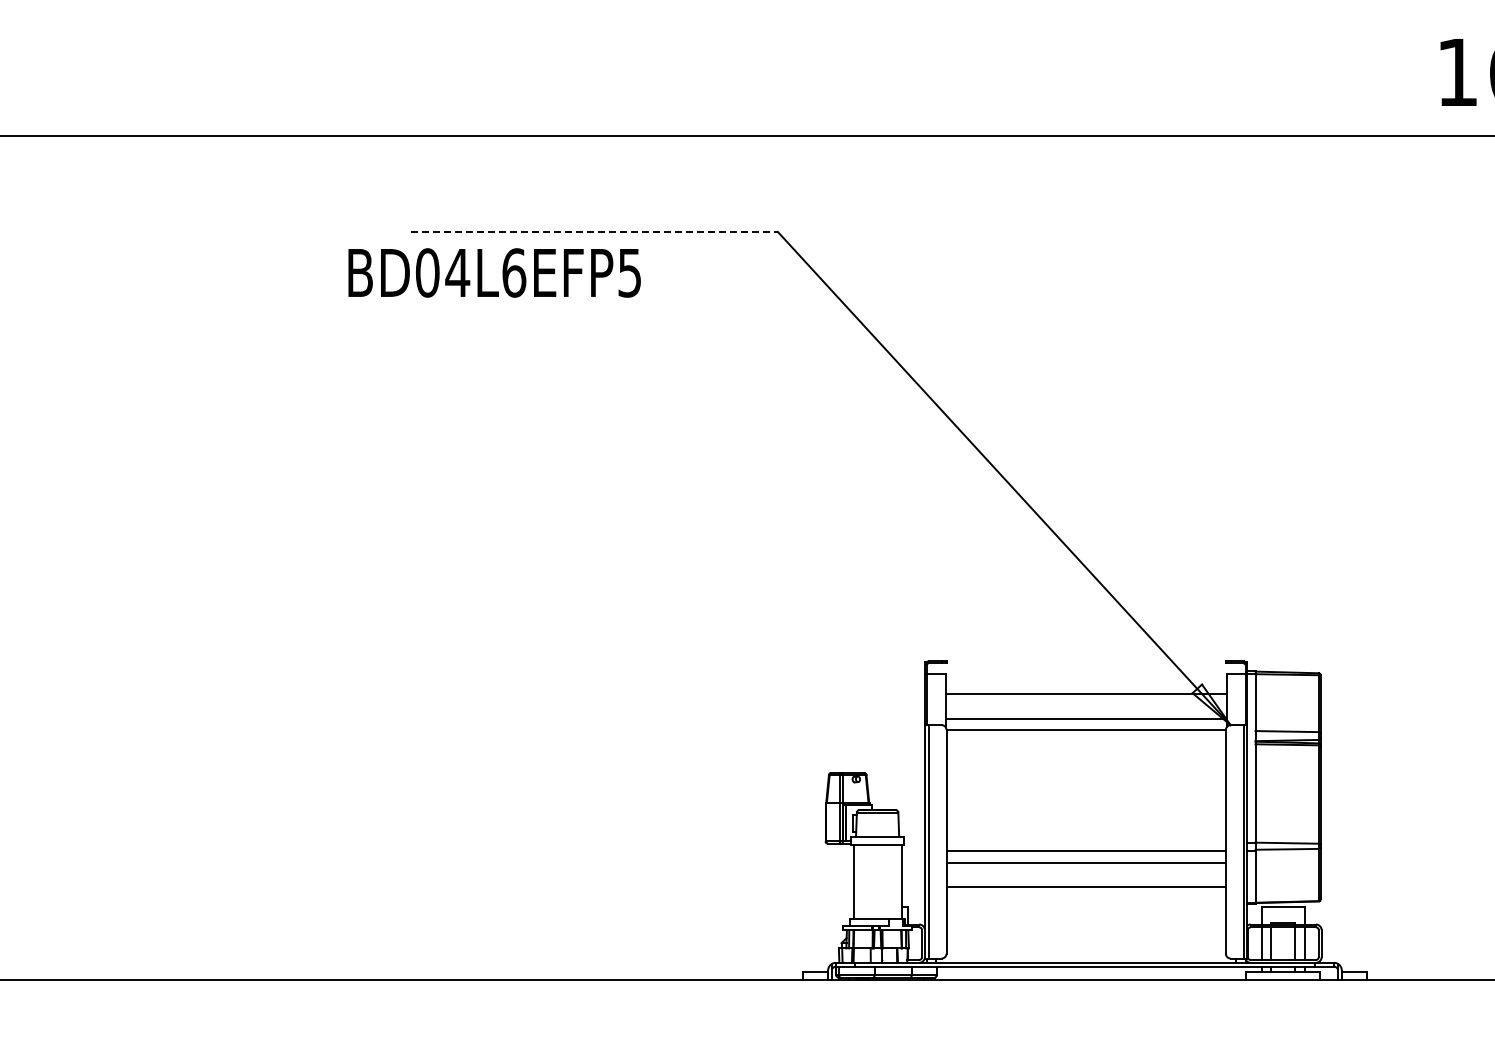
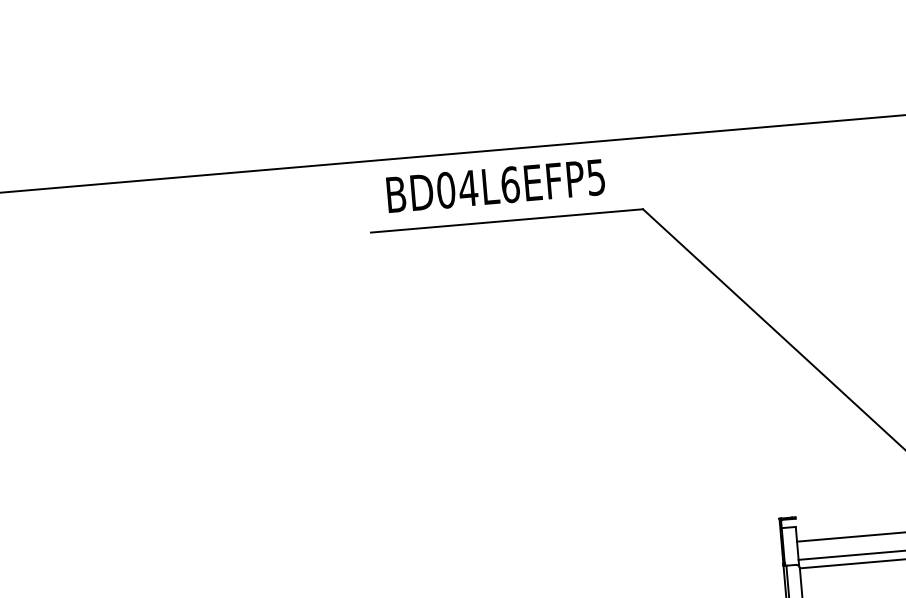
line: (595, 231) -> (507, 220), dashed -> solid
text: (494, 272) -> (495, 185), moved

